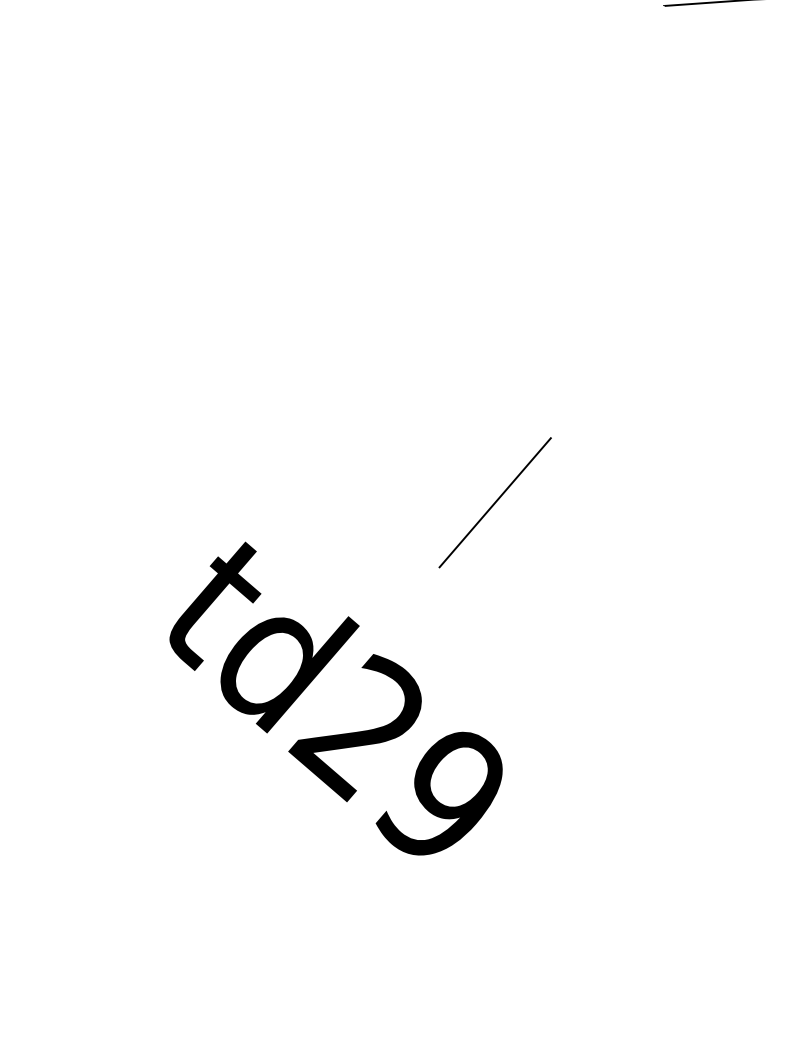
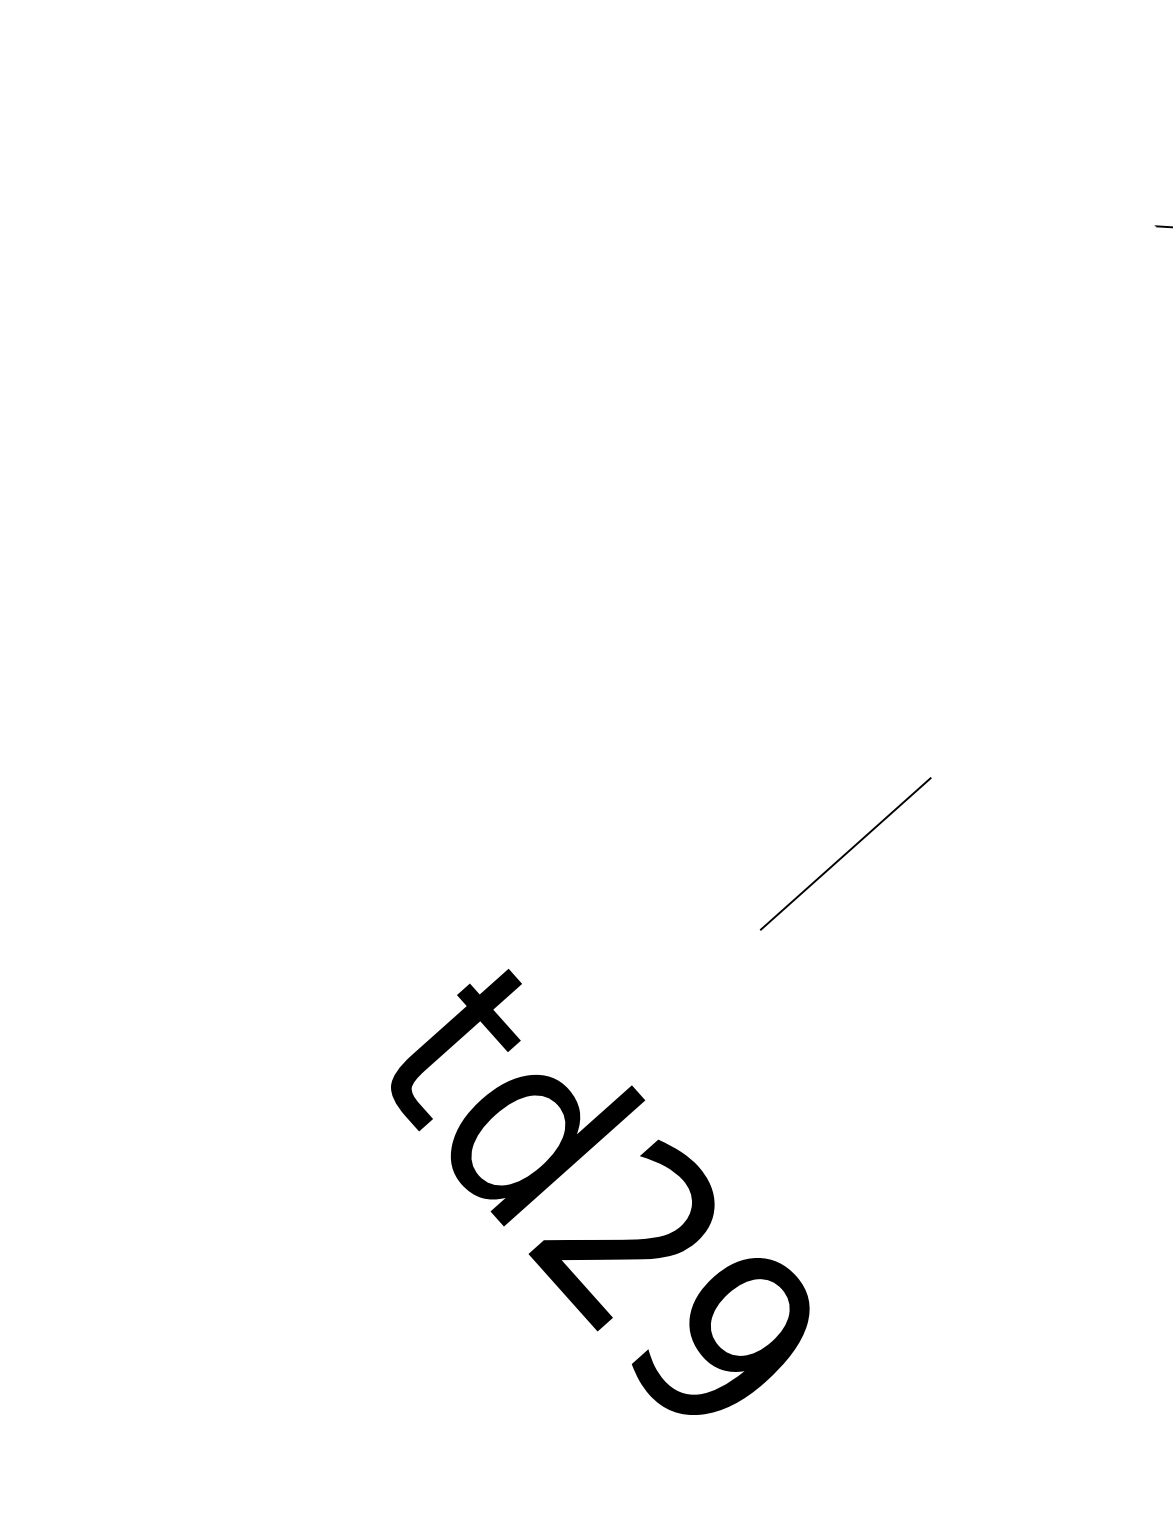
text: (335, 698) -> (600, 1191), moved

